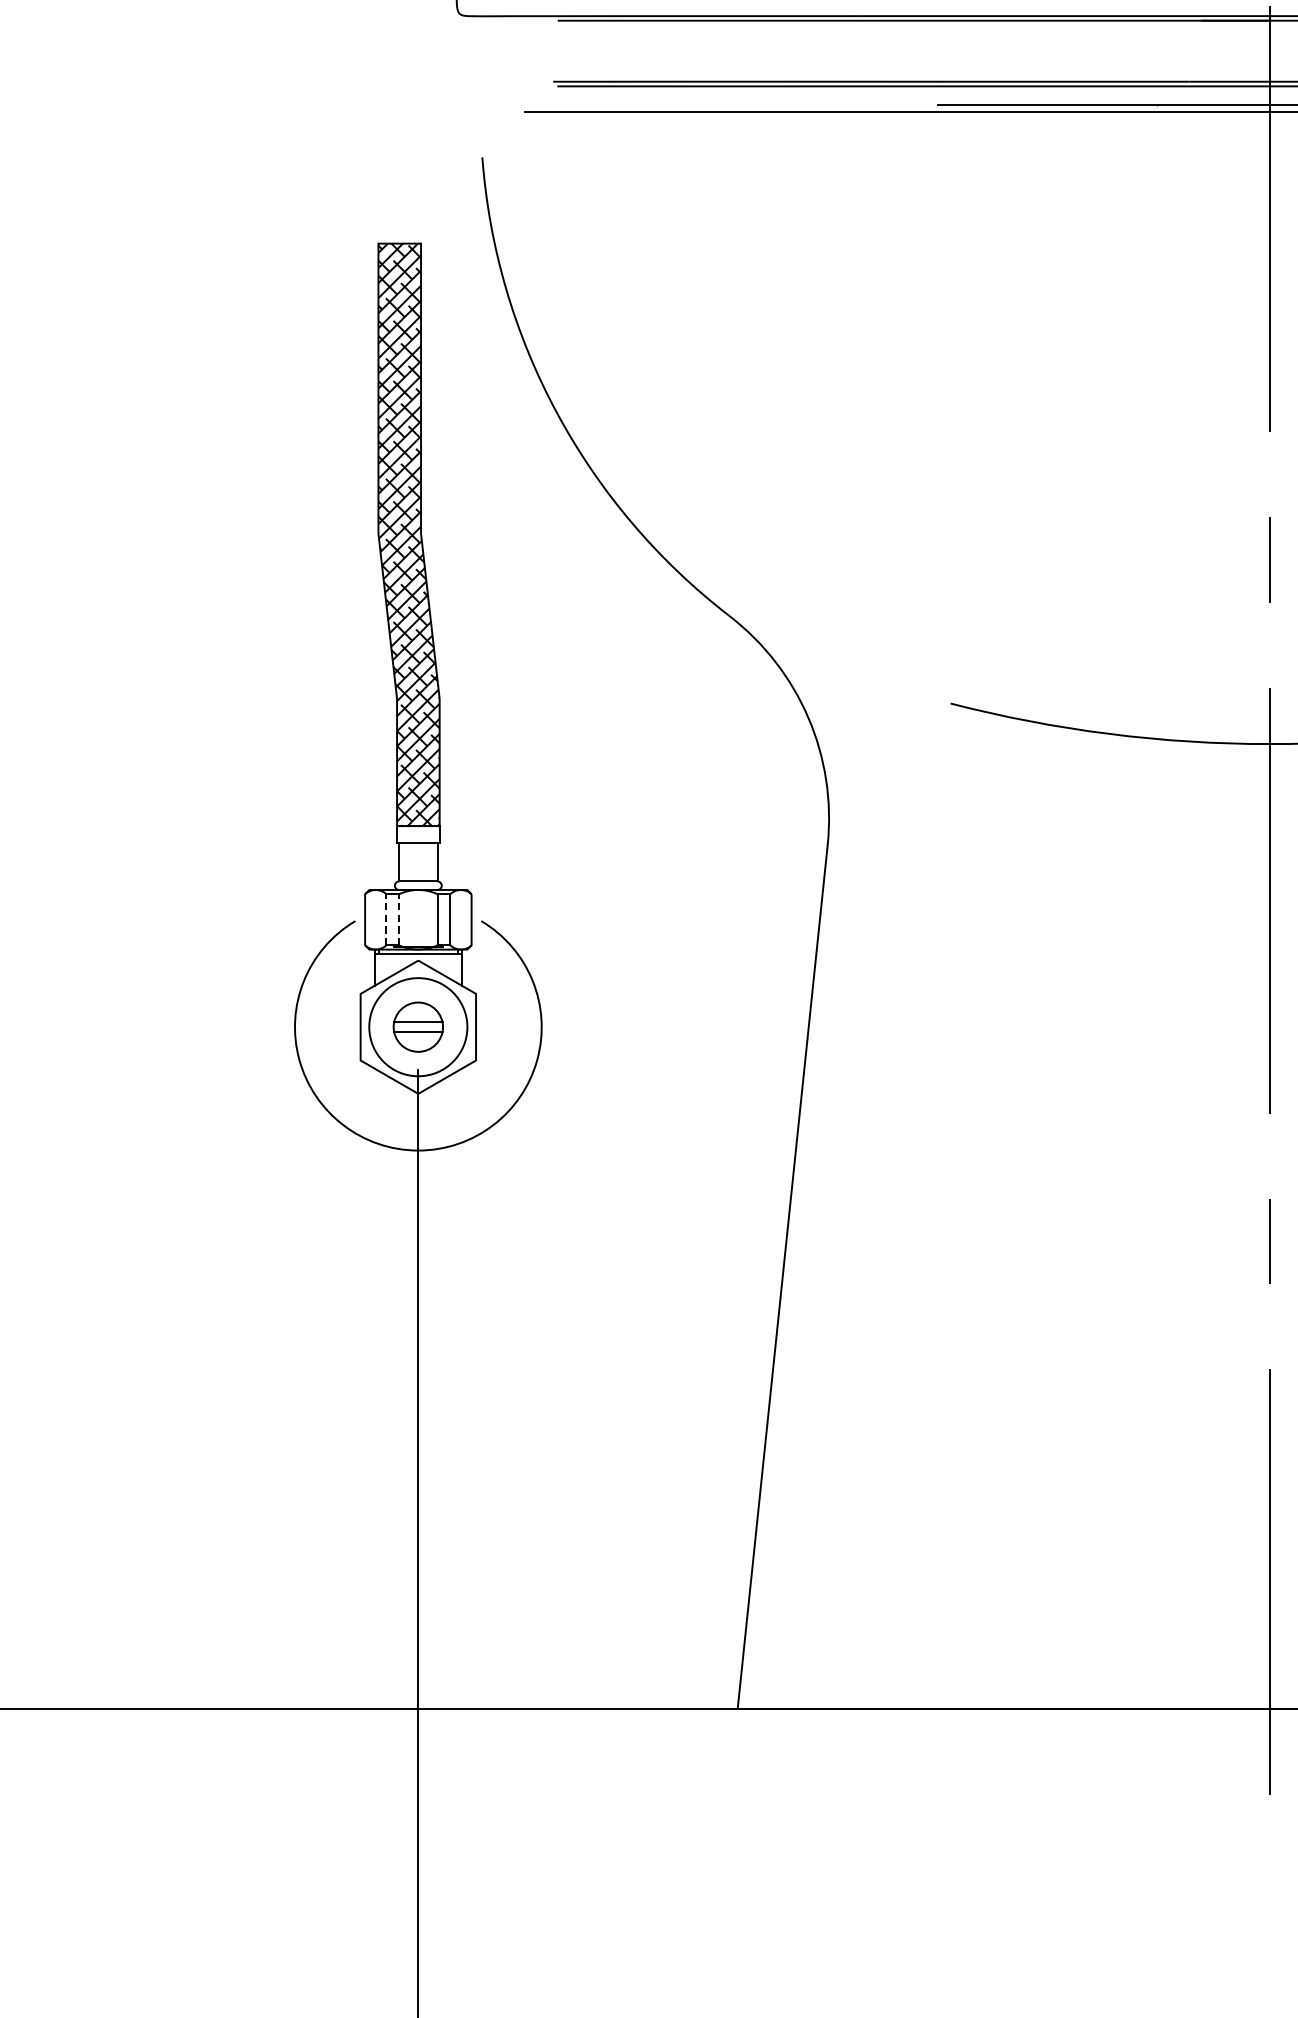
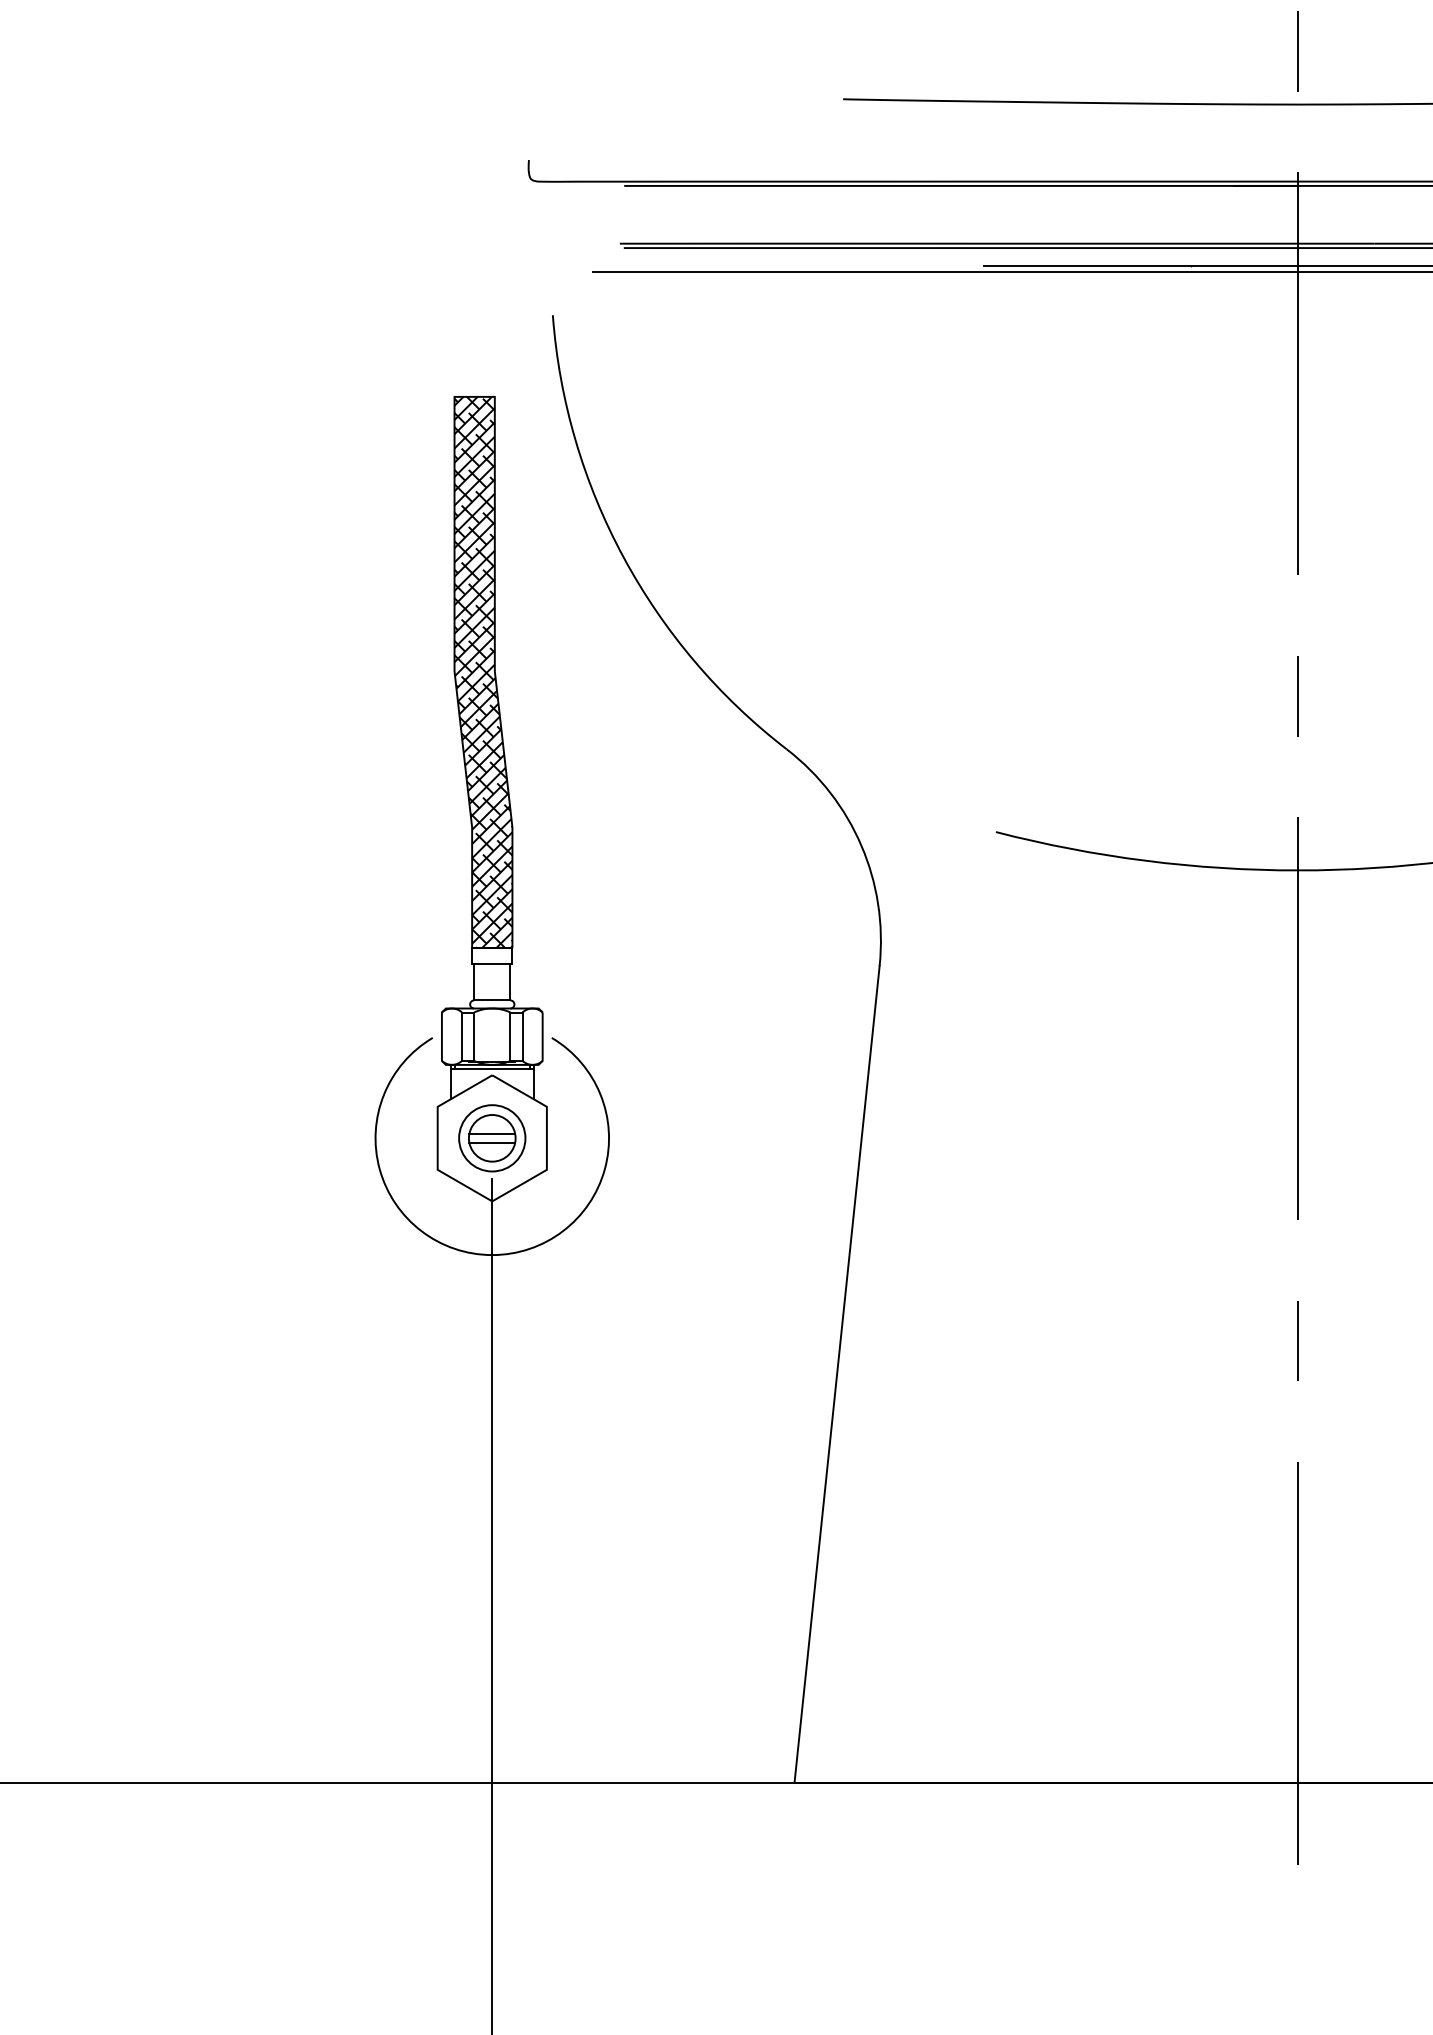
line: (386, 919) -> (462, 1036), dashed -> solid
line: (399, 919) -> (474, 1036), dashed -> solid
circle: (418, 1027) -> (492, 1138), size x0.71

